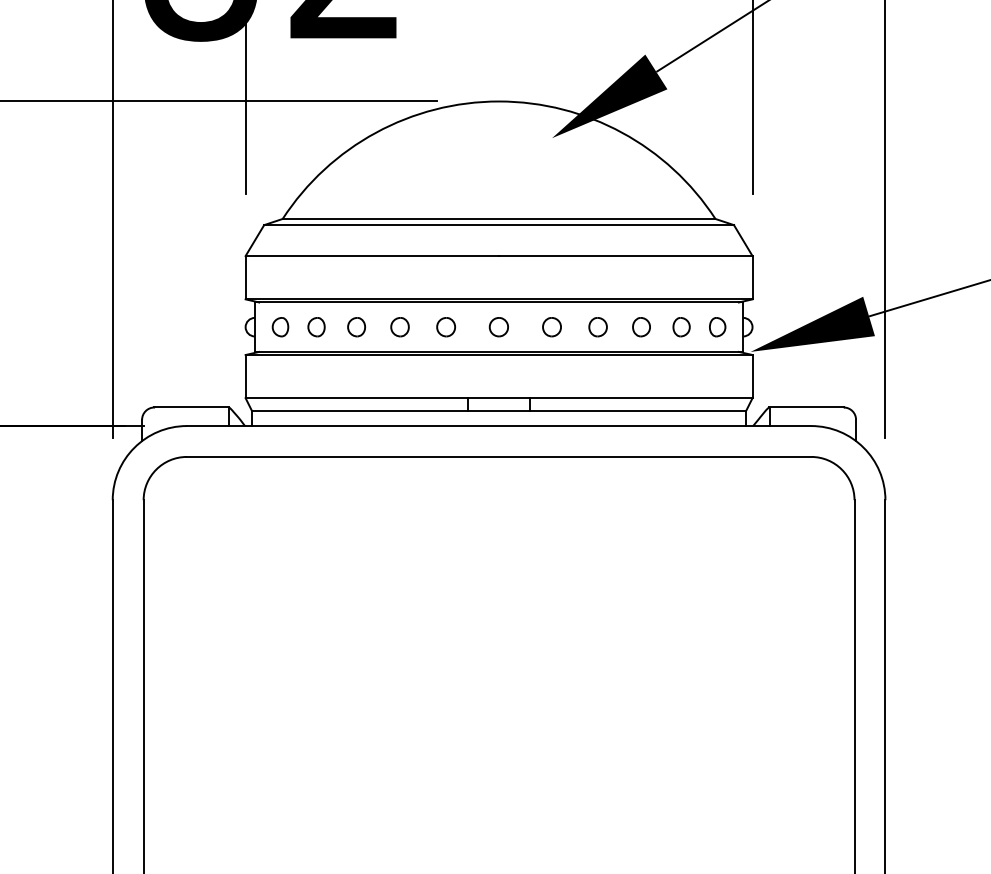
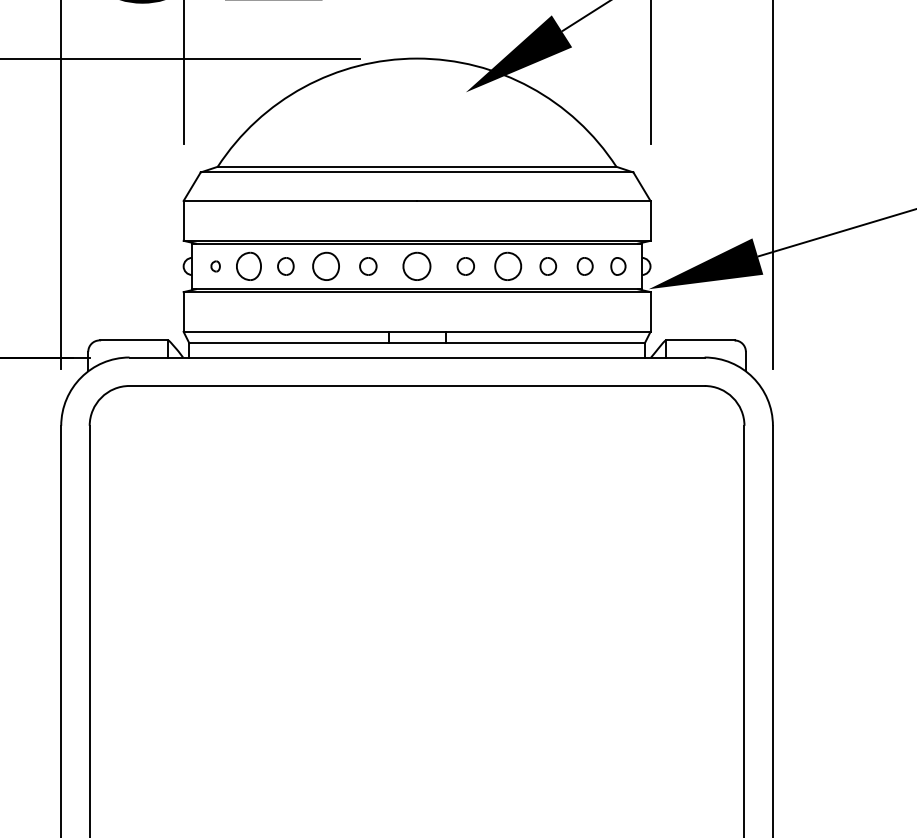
part: (280, 327) -> (215, 266), size x0.6
part: (316, 327) -> (248, 266), size x1.6
part: (399, 327) -> (325, 266), size x1.6
part: (498, 327) -> (416, 266), size x1.6
part: (598, 327) -> (508, 266), size x1.6

